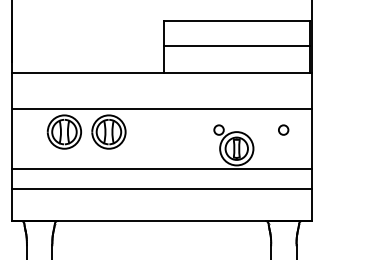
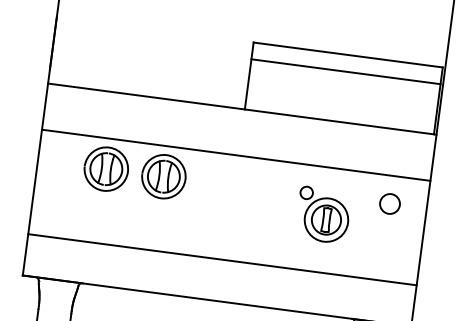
line: (236, 46) -> (345, 72), moved
circle: (283, 129) -> (390, 203), size x1.6
line: (161, 168) -> (225, 232), removed

